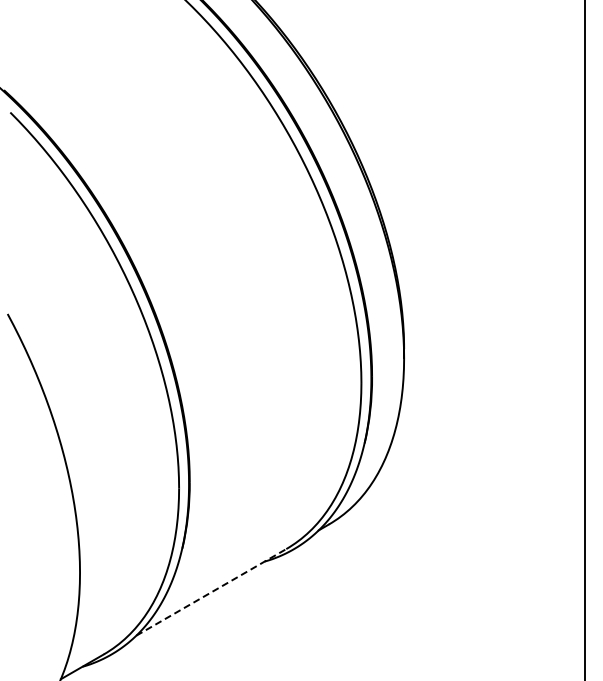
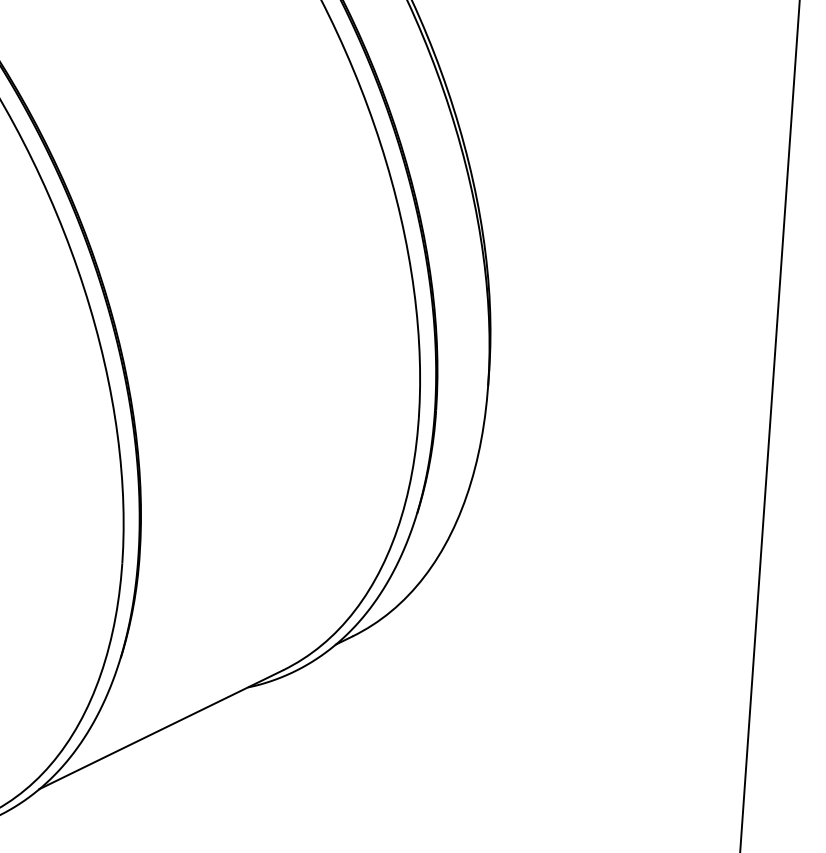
line: (211, 592) -> (161, 729), dashed -> solid

